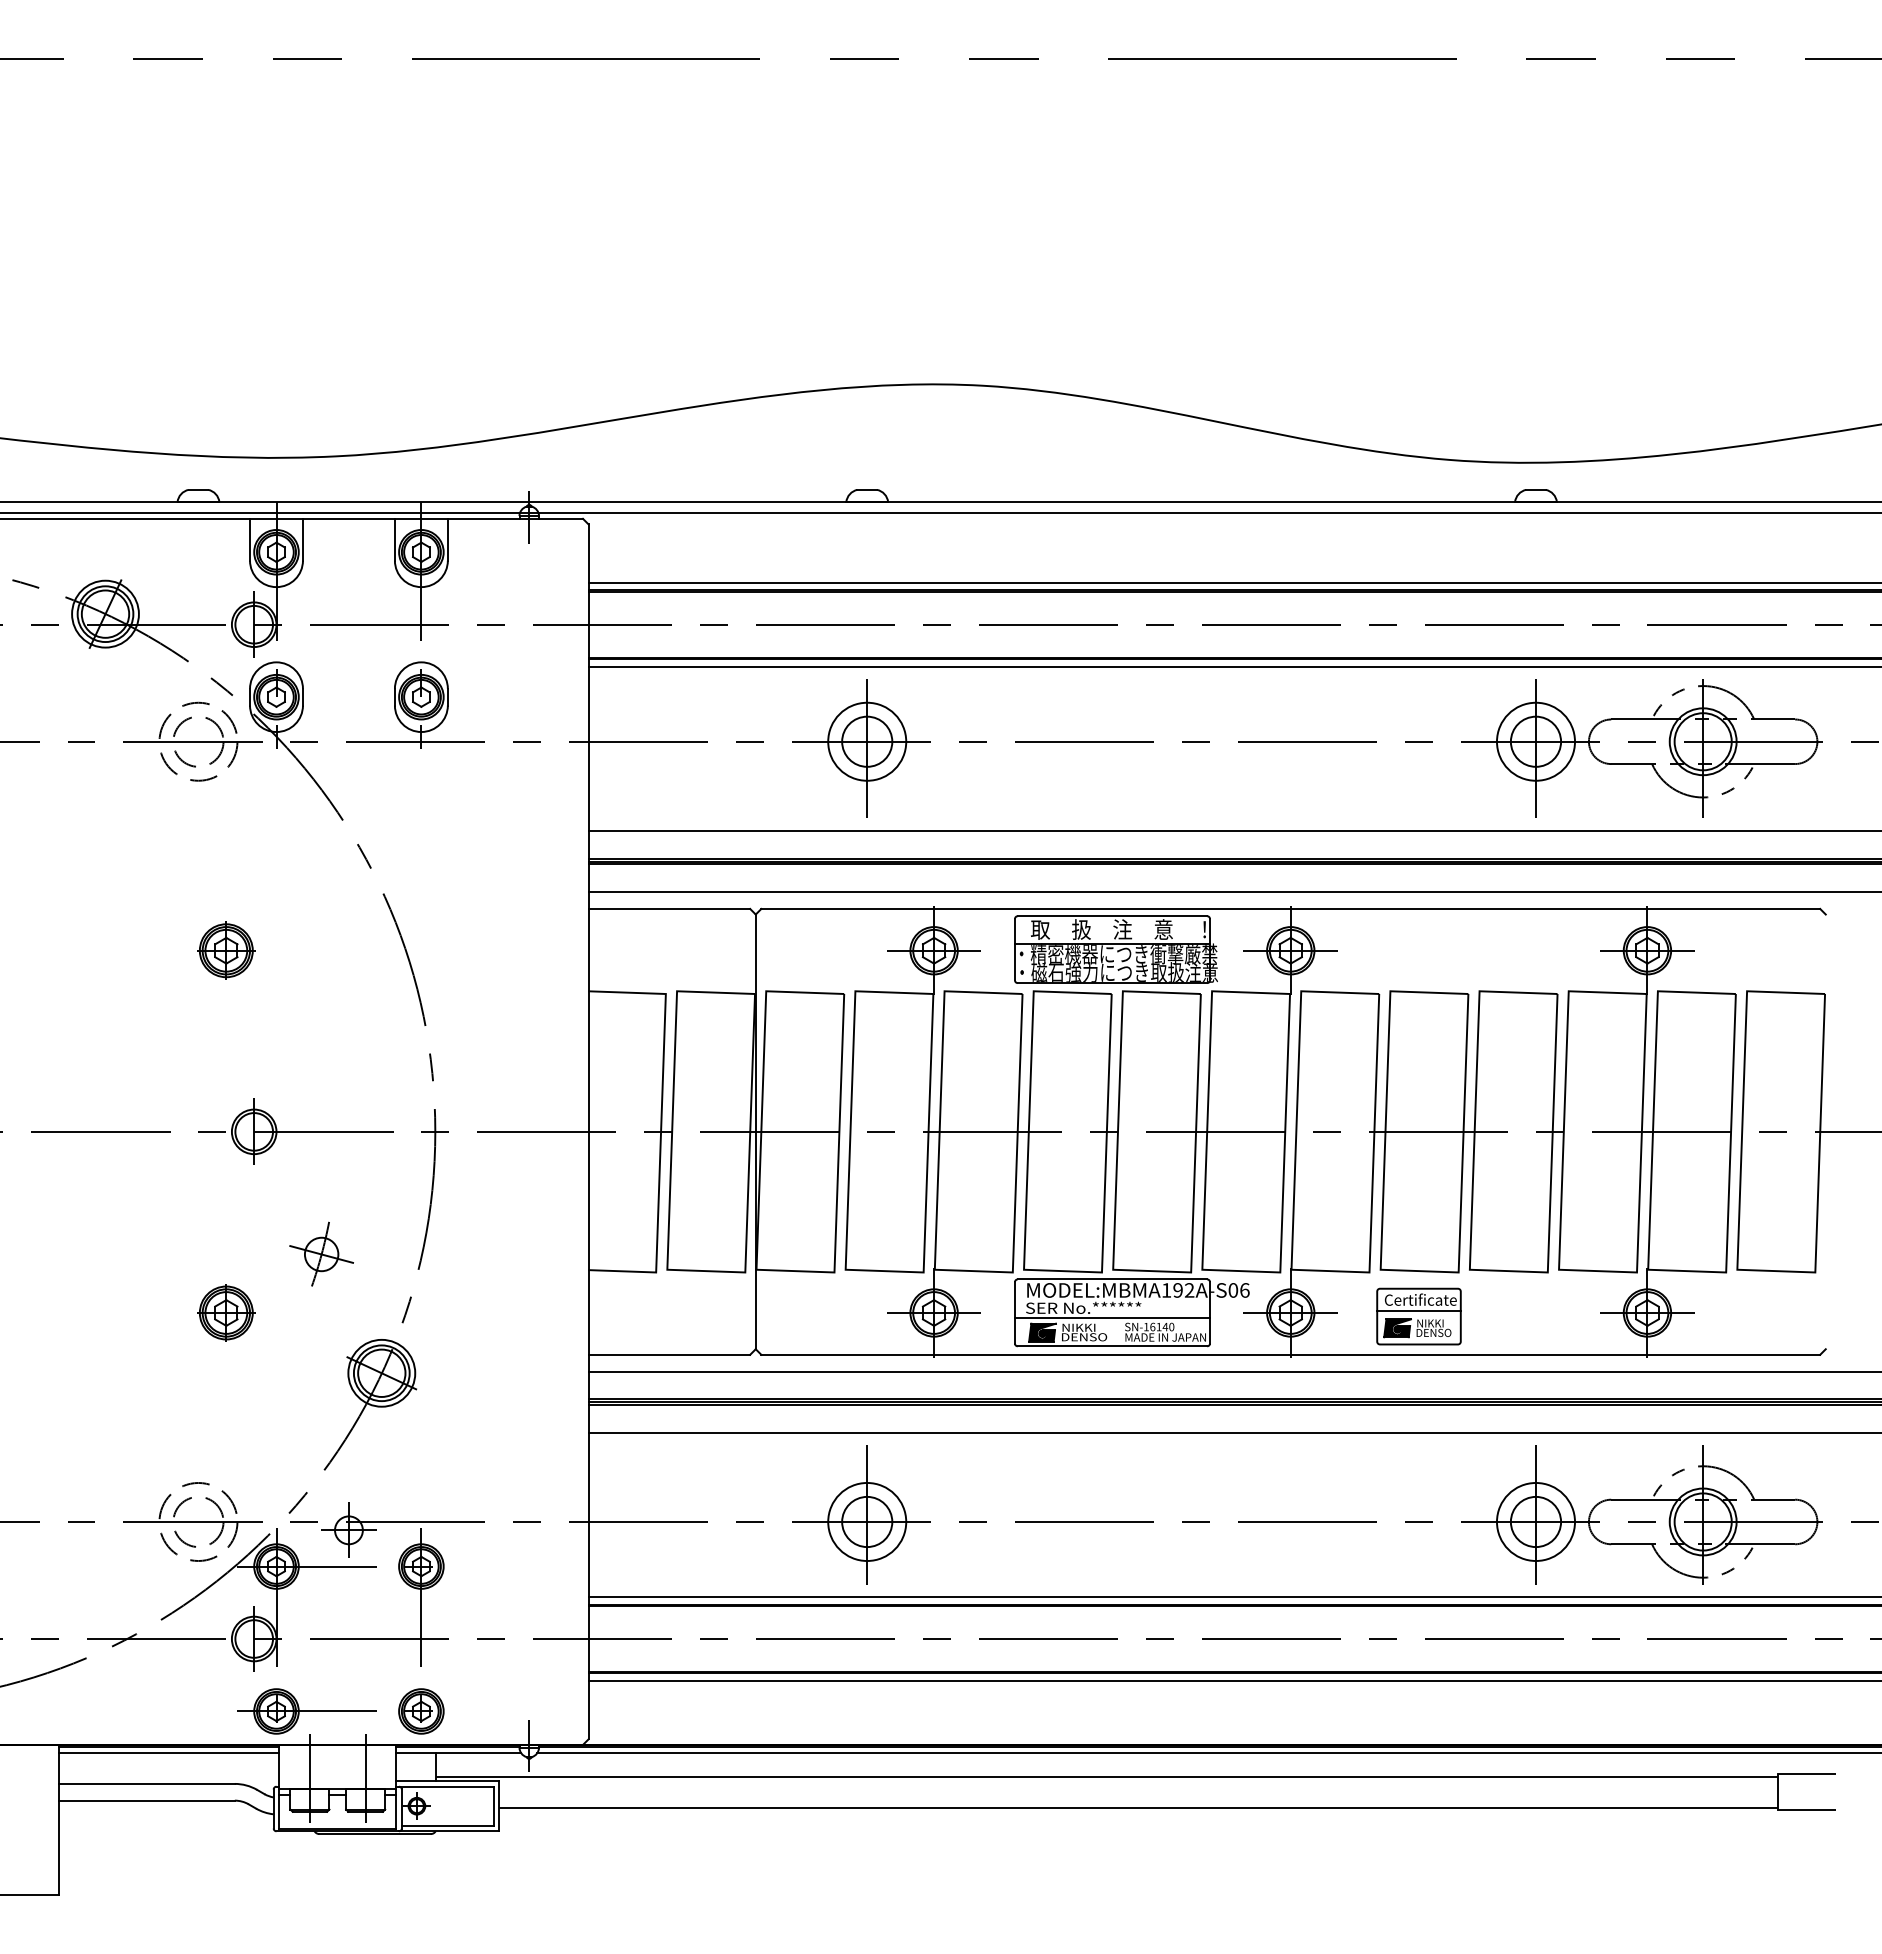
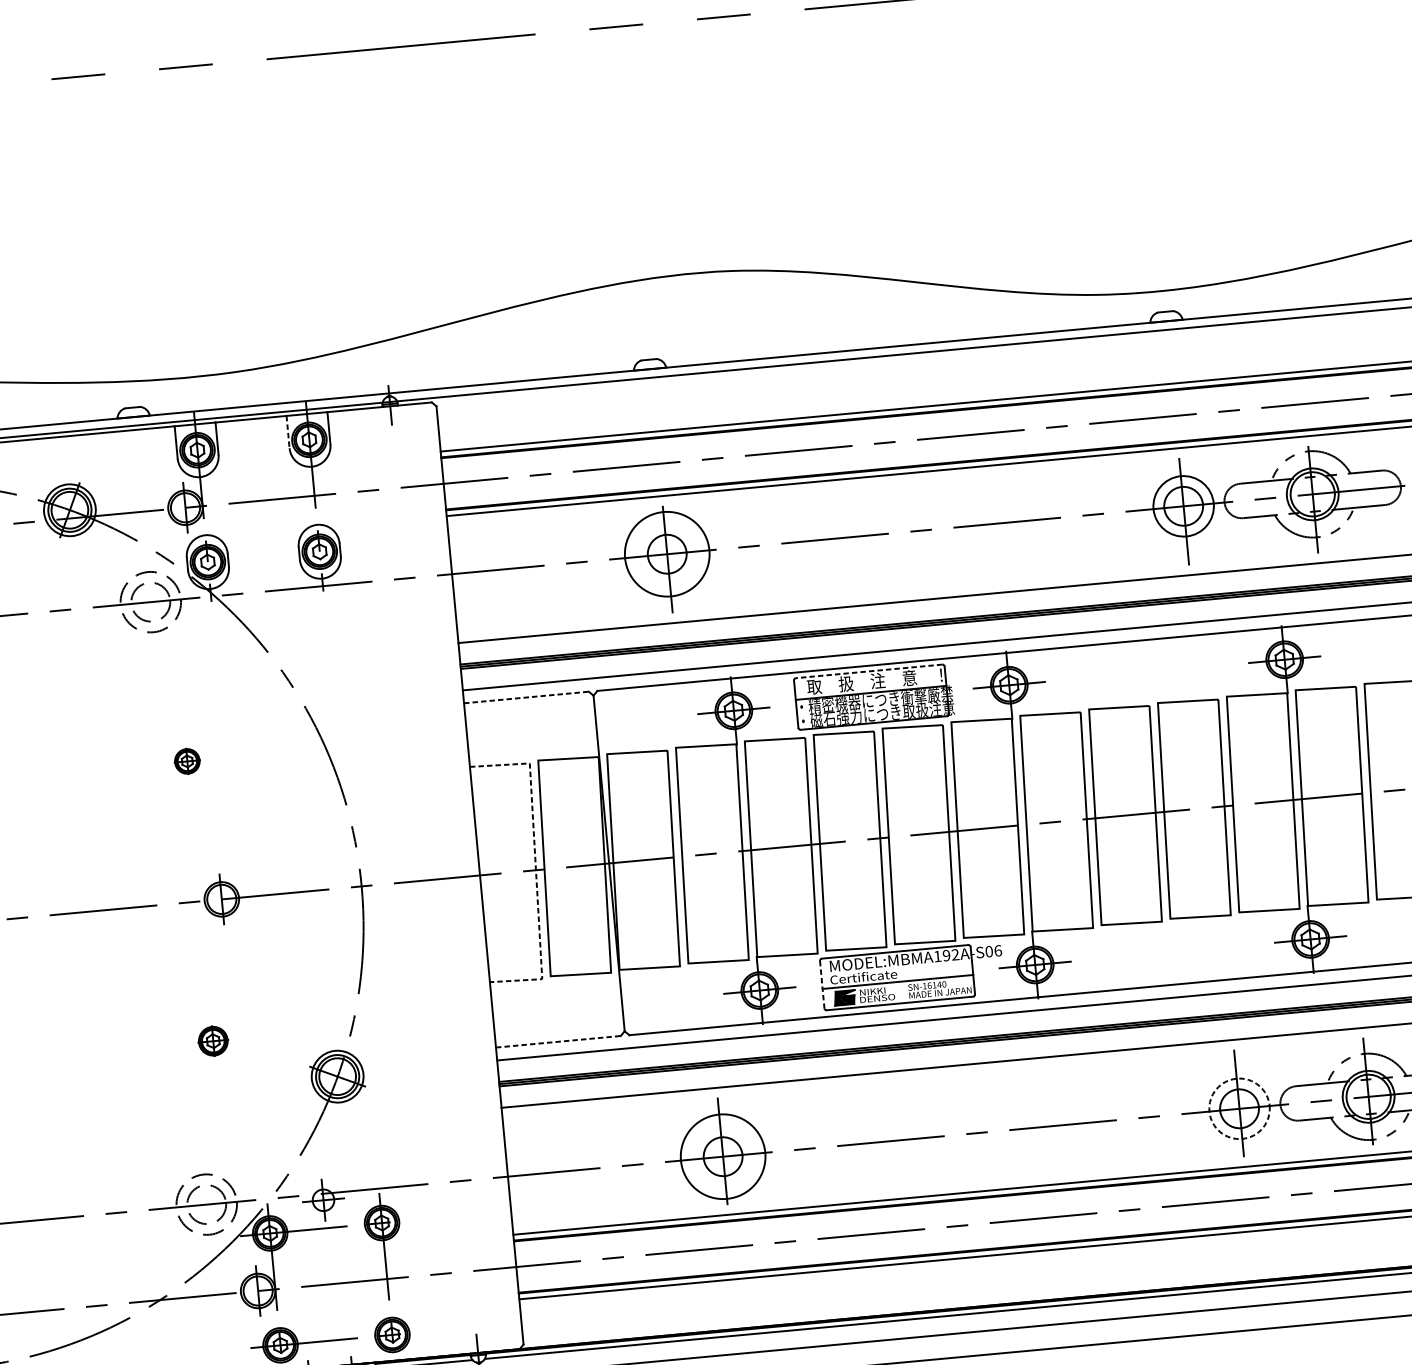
line: (394, 539) -> (287, 431), solid -> dashed
circle: (867, 741) -> (667, 554), size x1.4
line: (669, 908) -> (526, 697), solid -> dashed
line: (1112, 916) -> (869, 671), solid -> dashed
part: (226, 950) -> (187, 761), size x0.6
line: (661, 1128) -> (536, 867), solid -> dashed
part: (321, 1253) -> (282, 988), removed
text: (1083, 1307) -> (874, 975), SER No.****** -> Certificate
part: (226, 1312) -> (213, 1040), size x0.7
line: (1014, 1312) -> (821, 984), solid -> dashed
part: (1418, 1316) -> (1134, 958), removed
line: (669, 1354) -> (558, 1041), solid -> dashed
circle: (867, 1521) -> (723, 1156), size x1.4
circle: (1535, 1521) -> (1239, 1108), solid -> dashed

